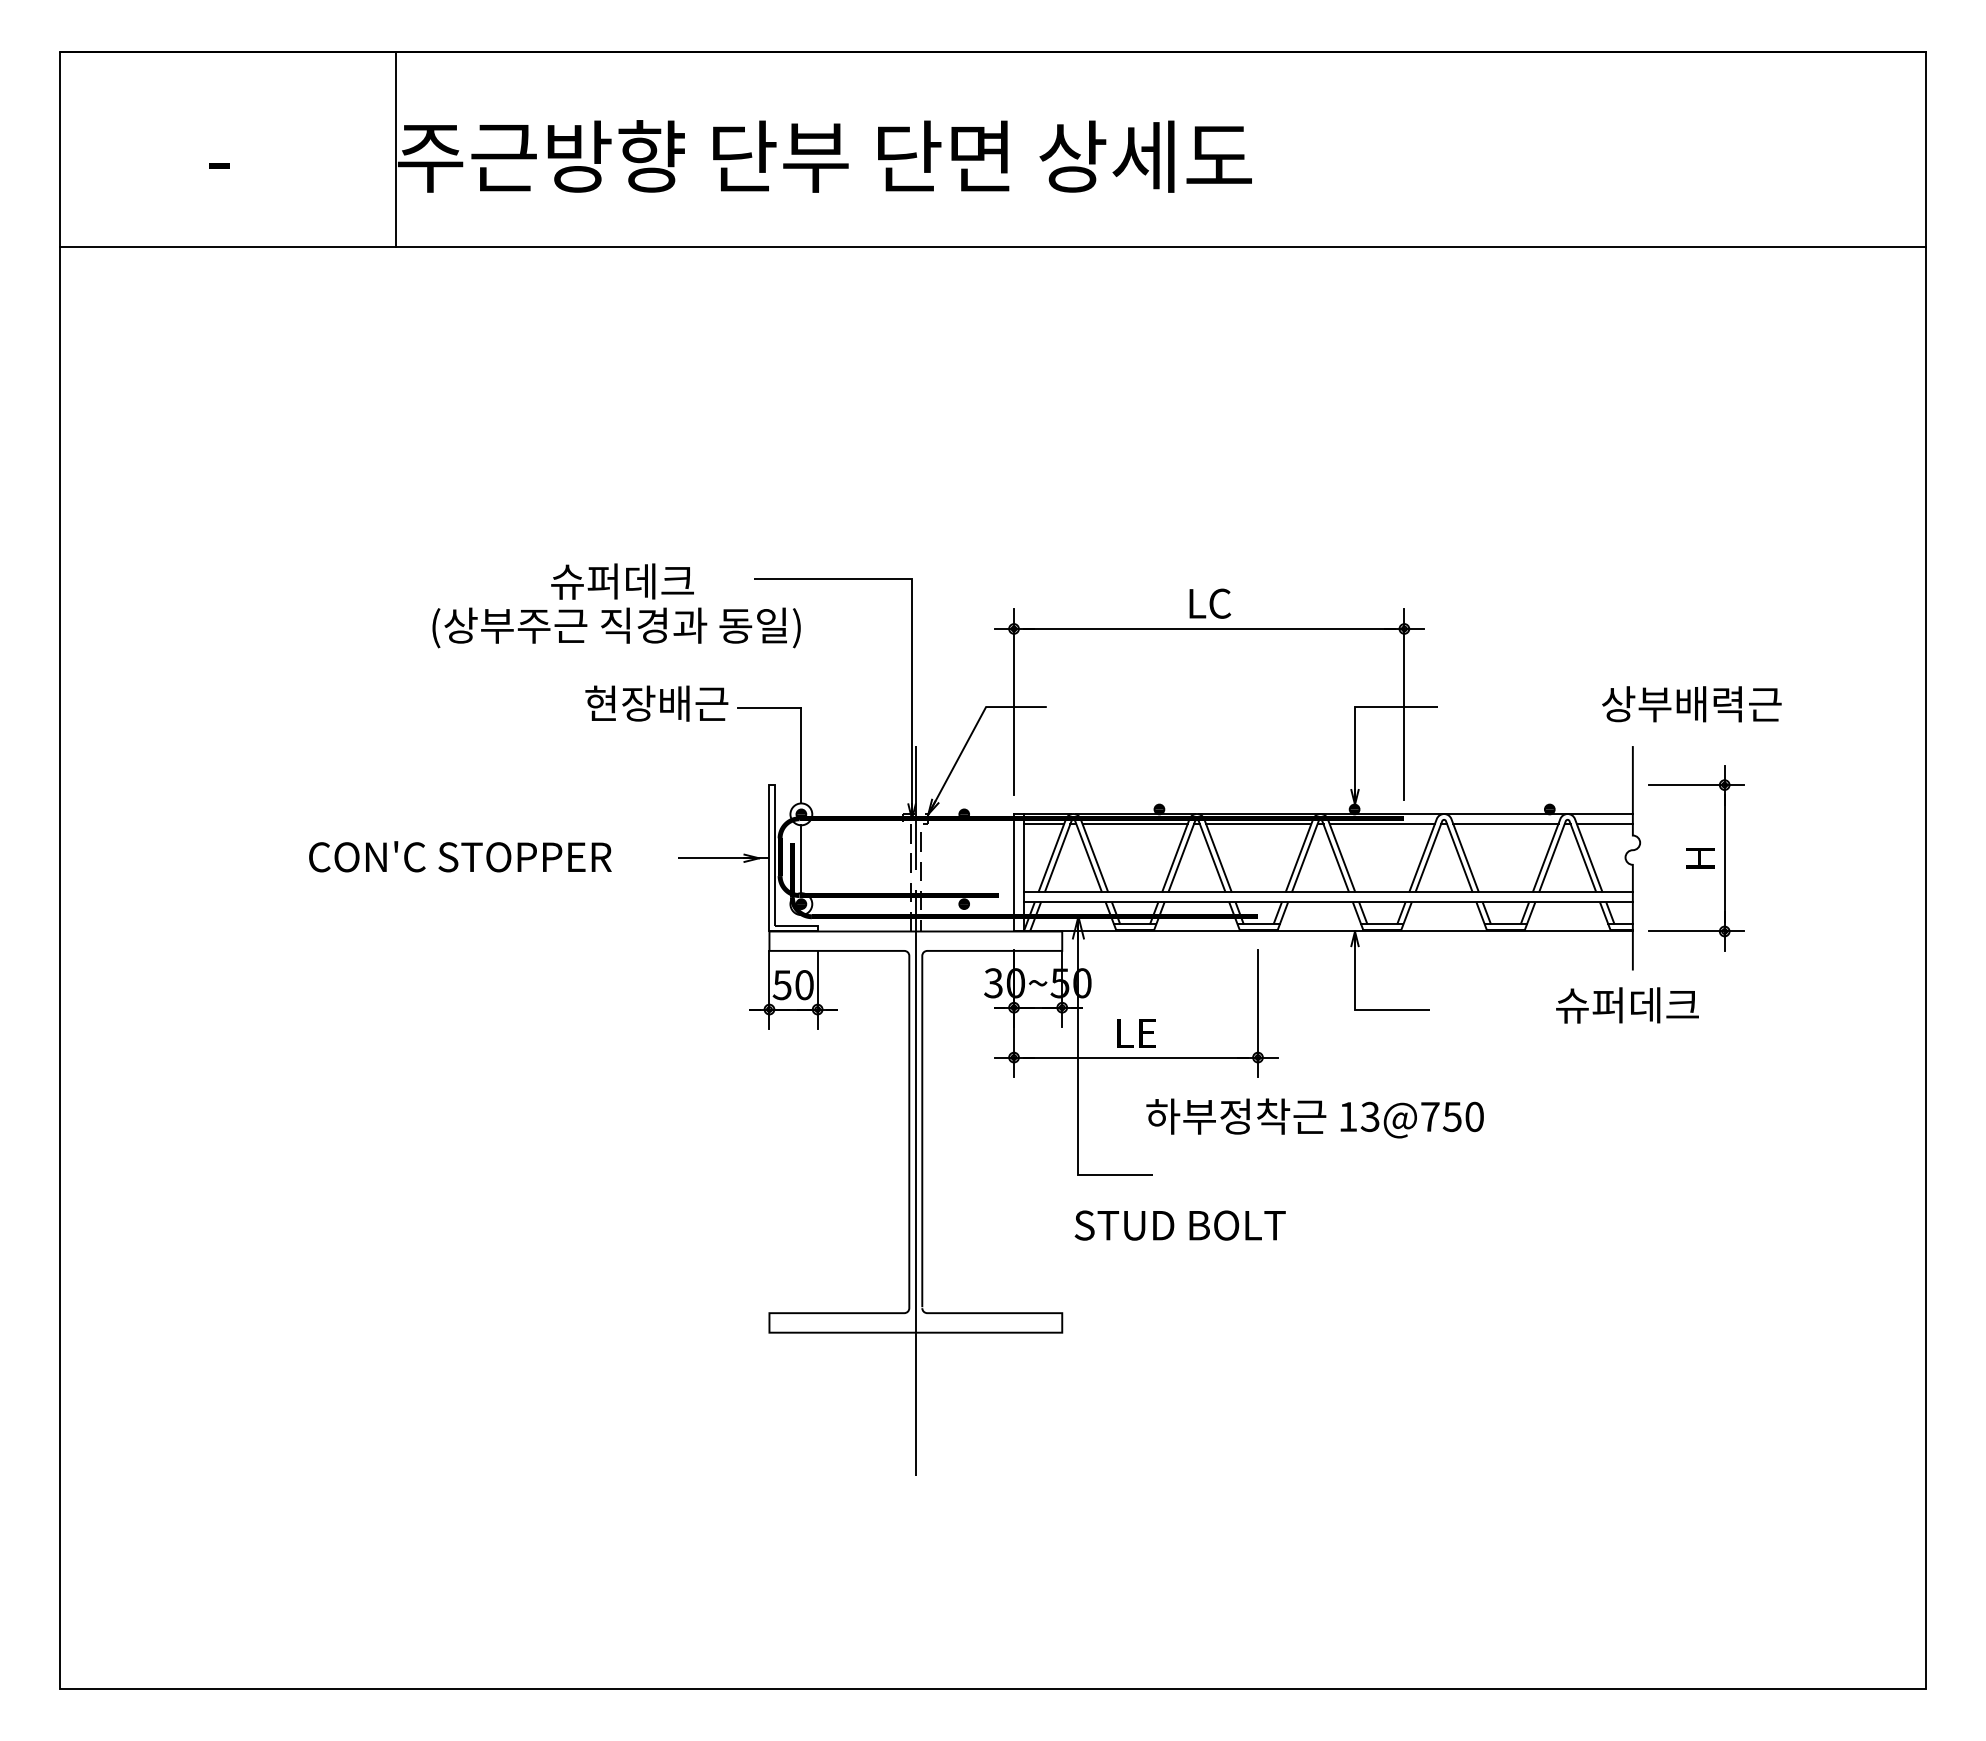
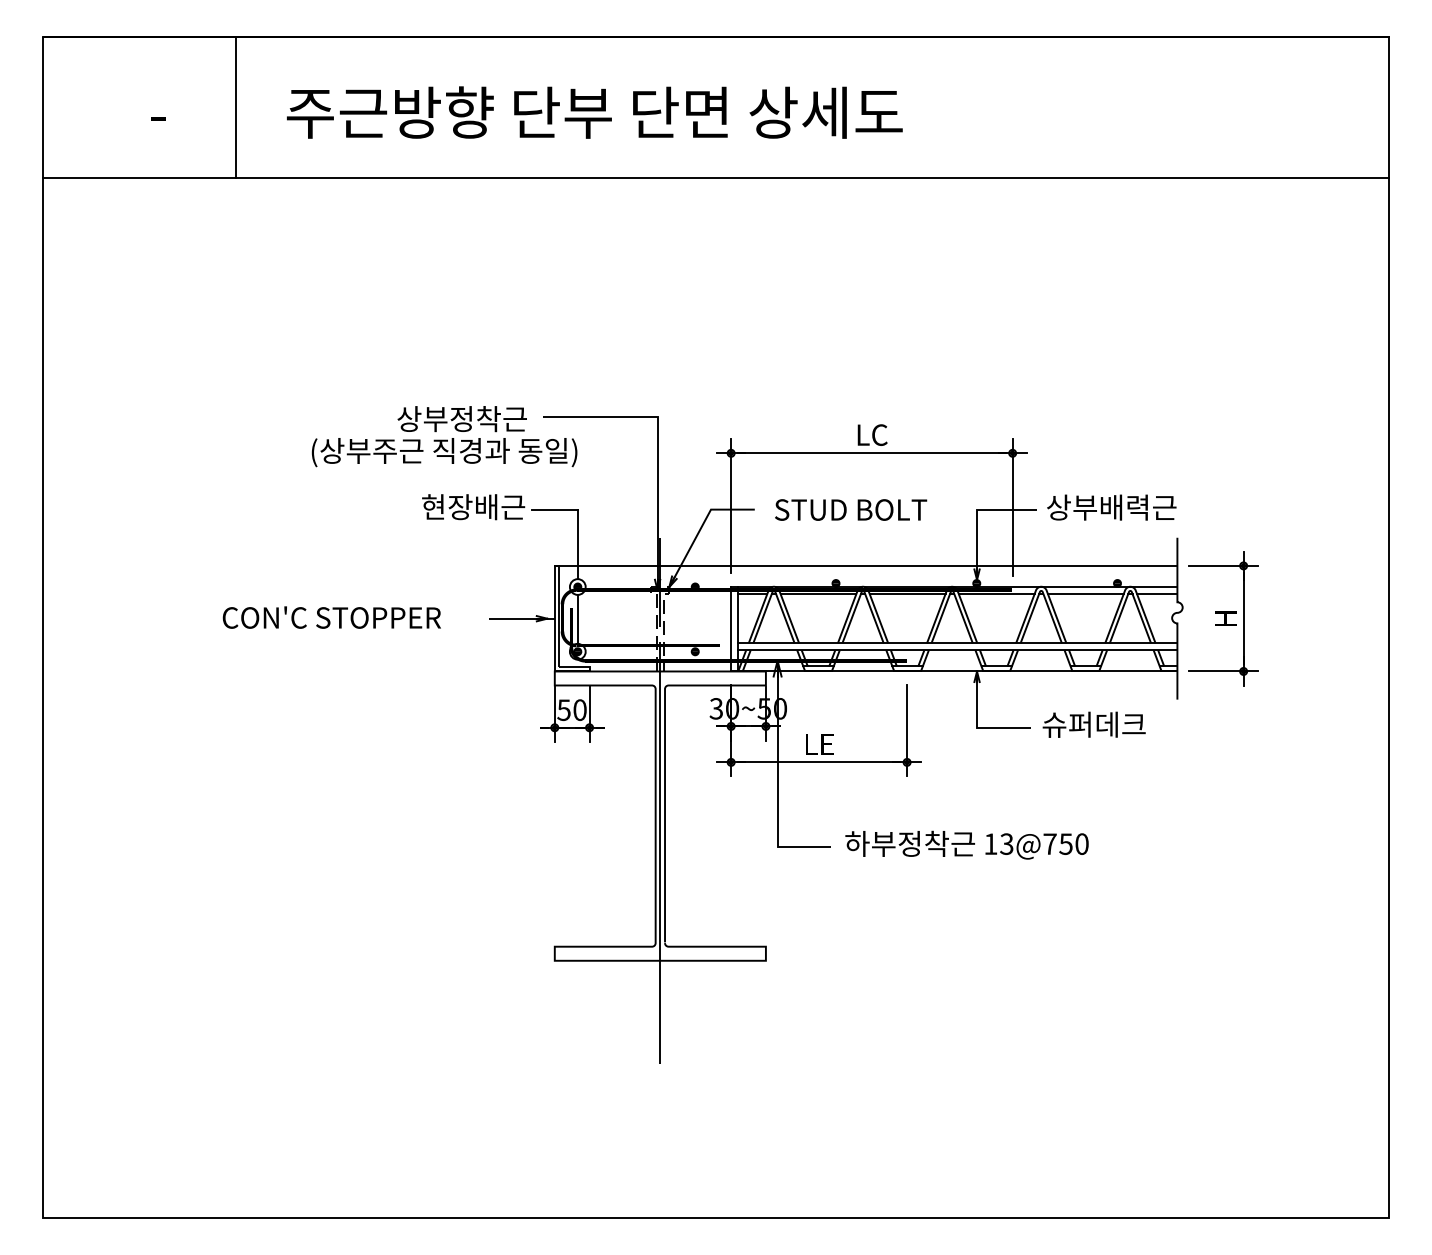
line: (395, 149) -> (235, 107), moved
text: (640, 581) -> (461, 419), 슈퍼데크 -> 상부정착근
text: (1691, 704) -> (1111, 507), moved
line: (1200, 785) -> (865, 566), added
text: (1627, 1005) -> (1094, 724), moved
text: (1314, 1118) -> (966, 845), moved
text: (1179, 1225) -> (850, 509), moved

